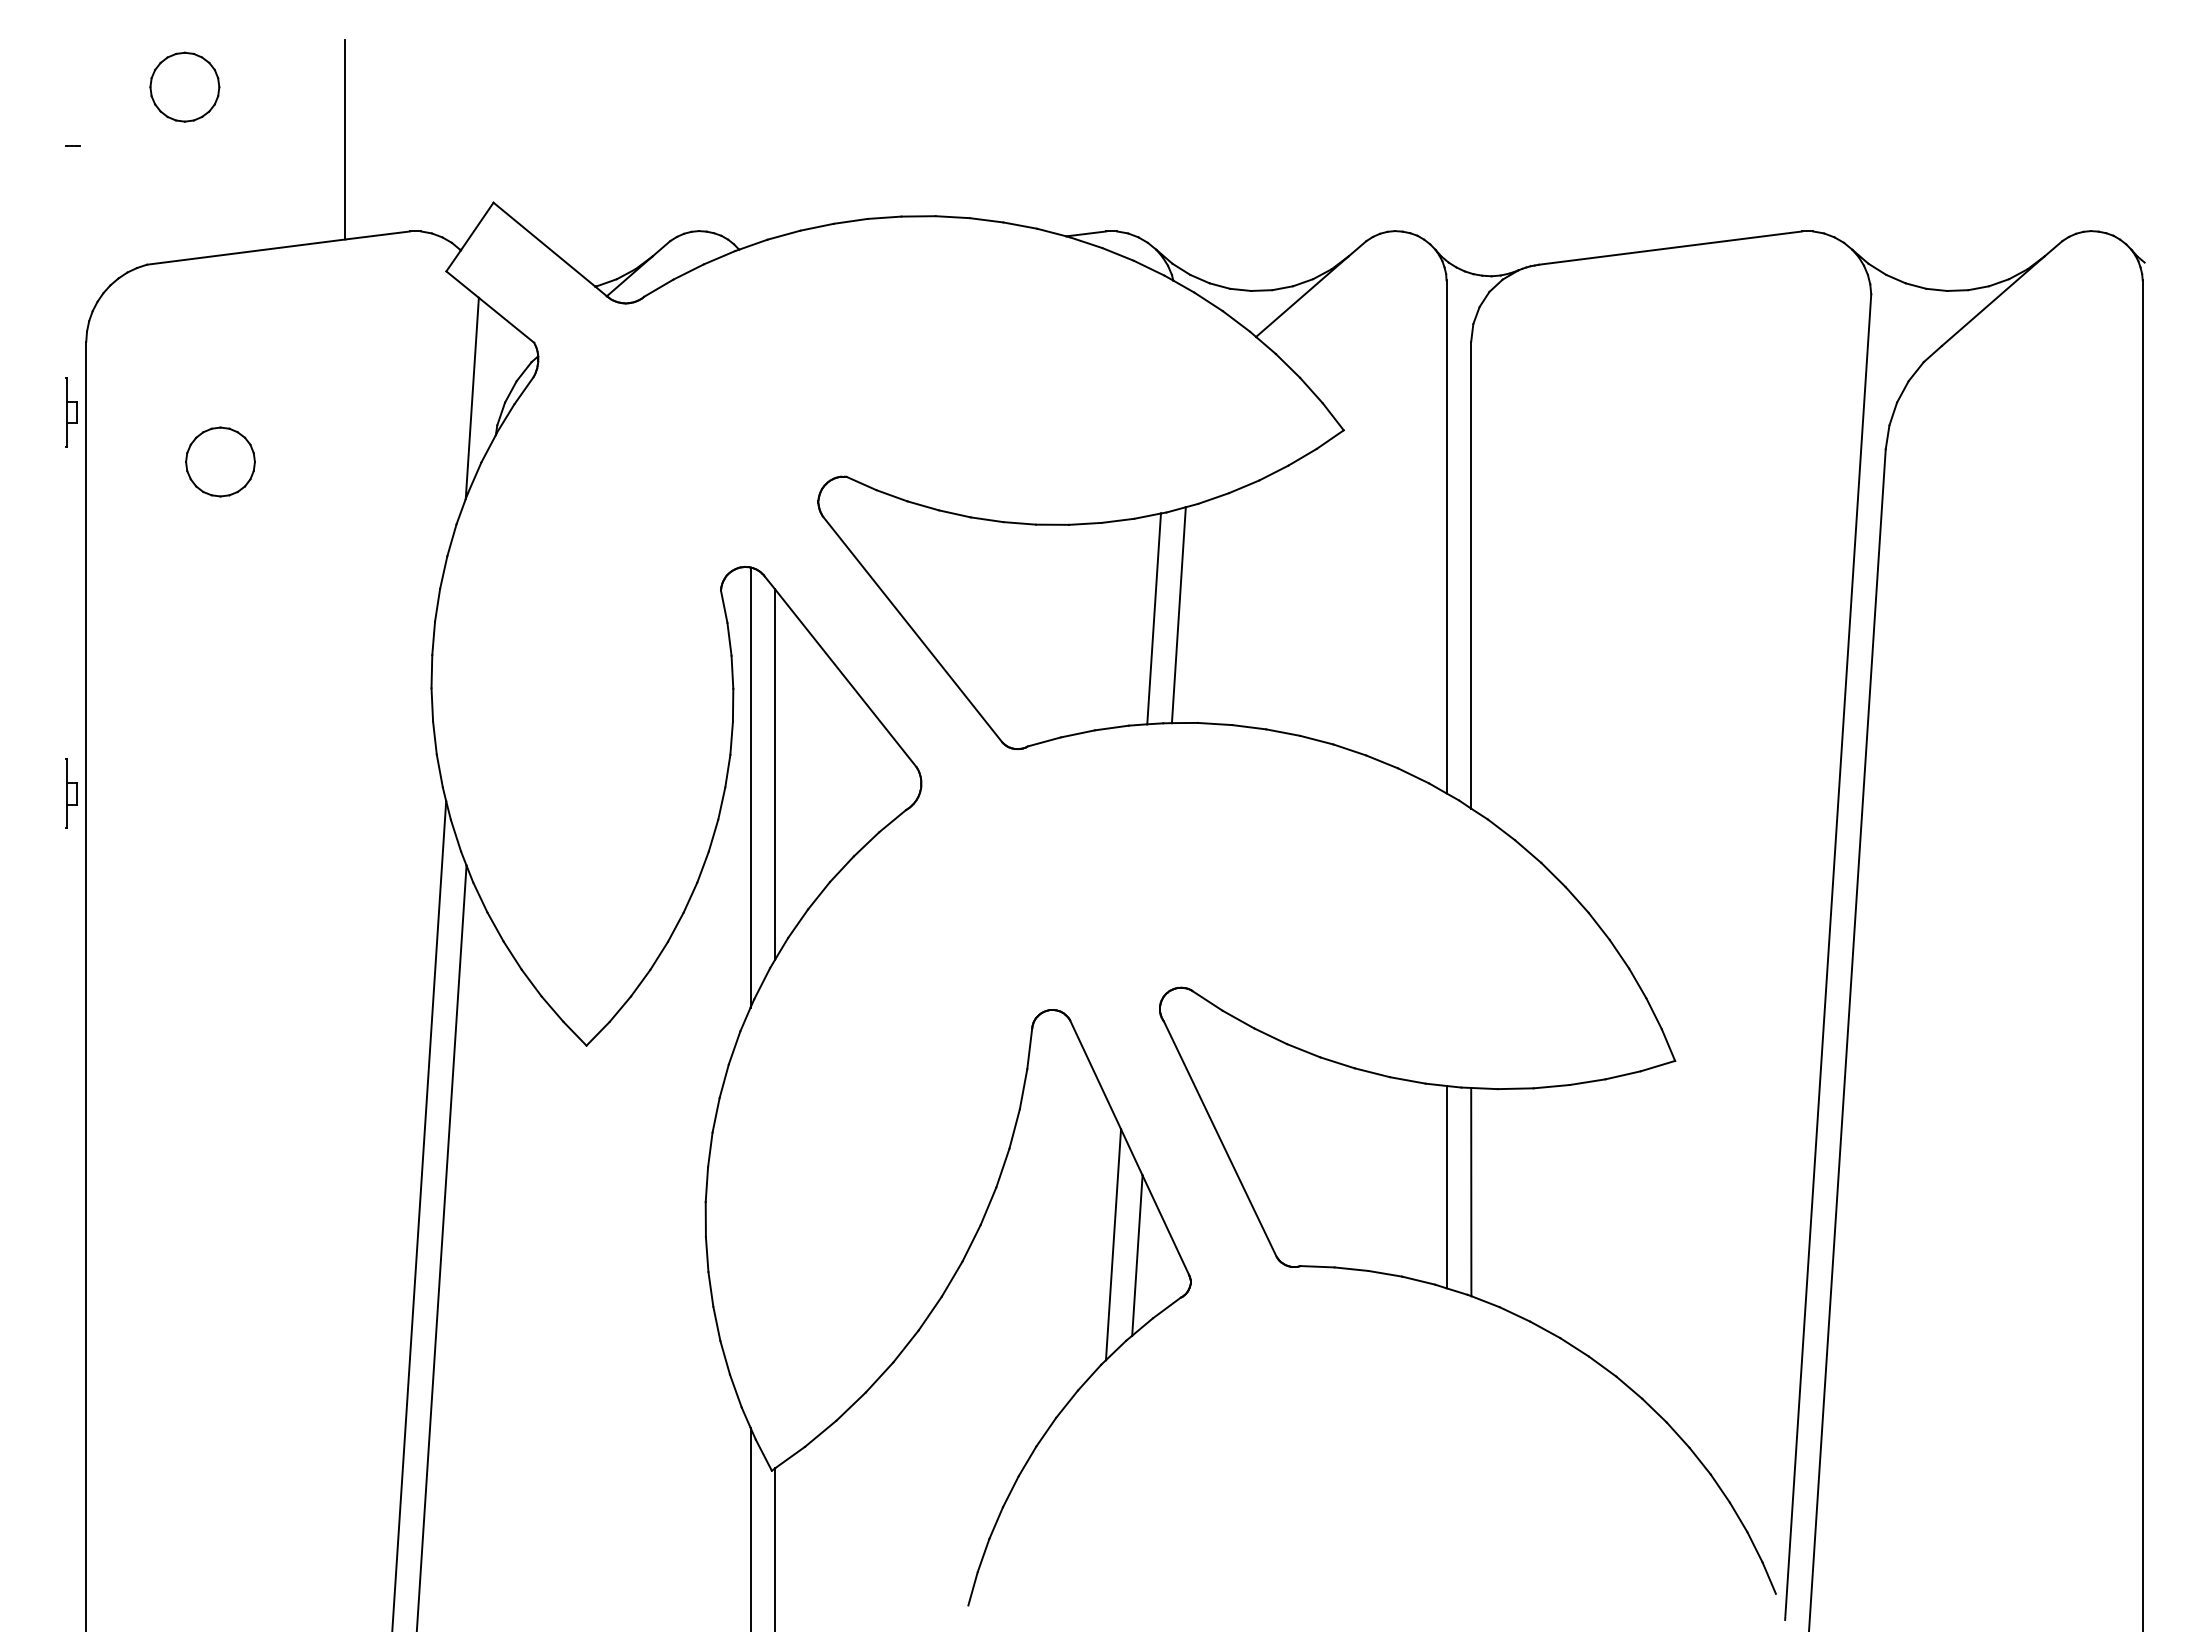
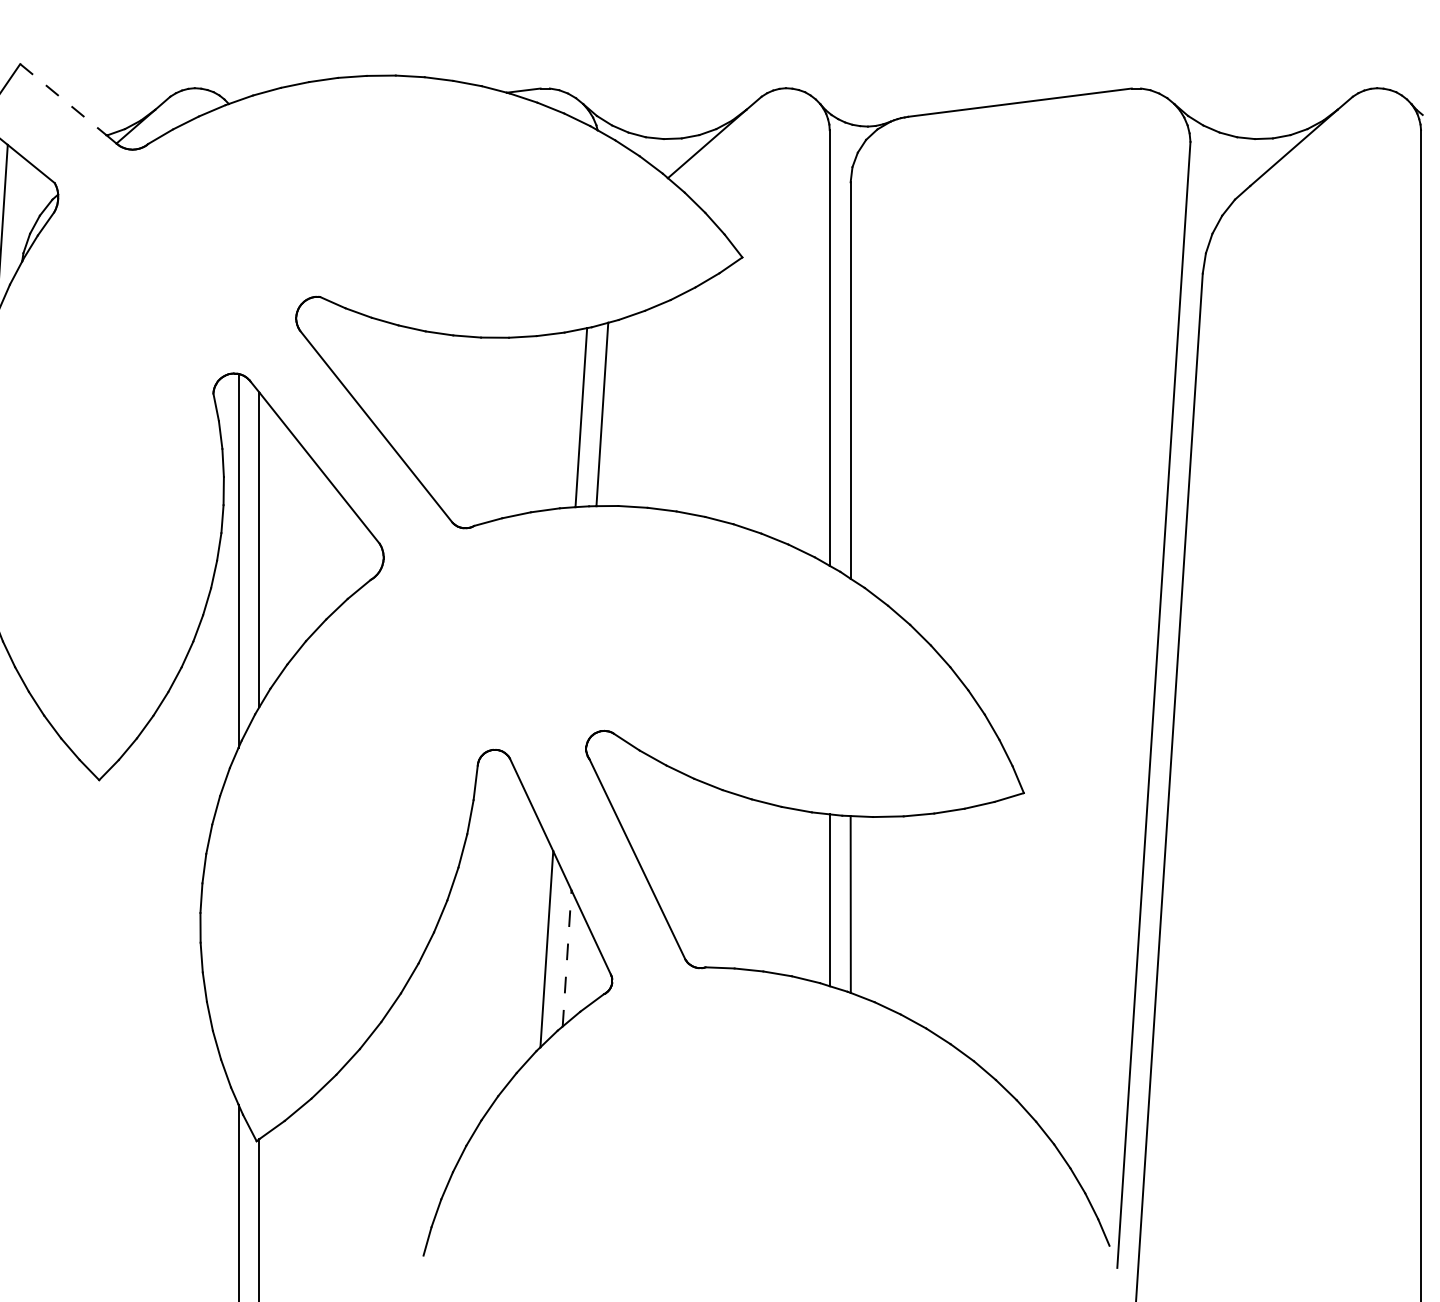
line: (544, 244) -> (63, 99), solid -> dashed
line: (1137, 1255) -> (567, 958), solid -> dashed

